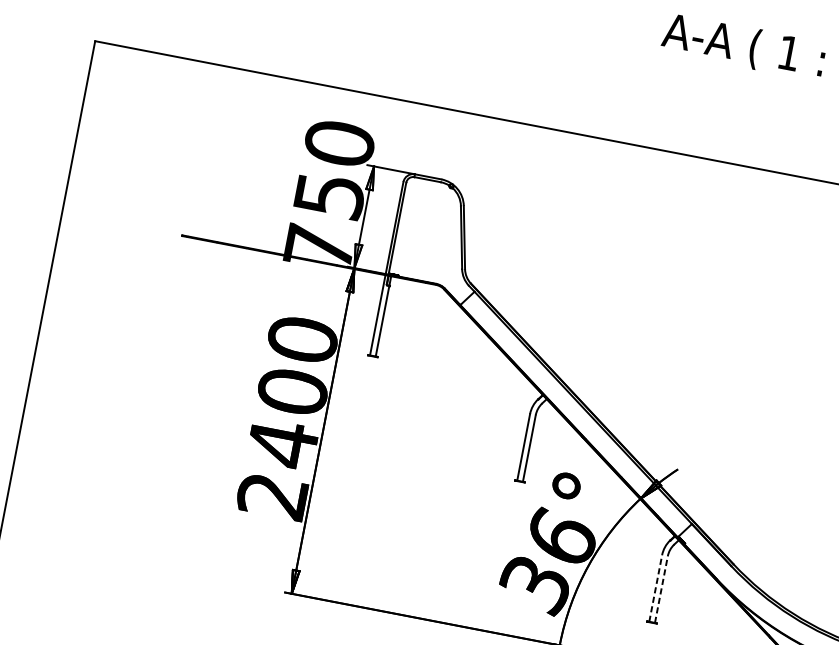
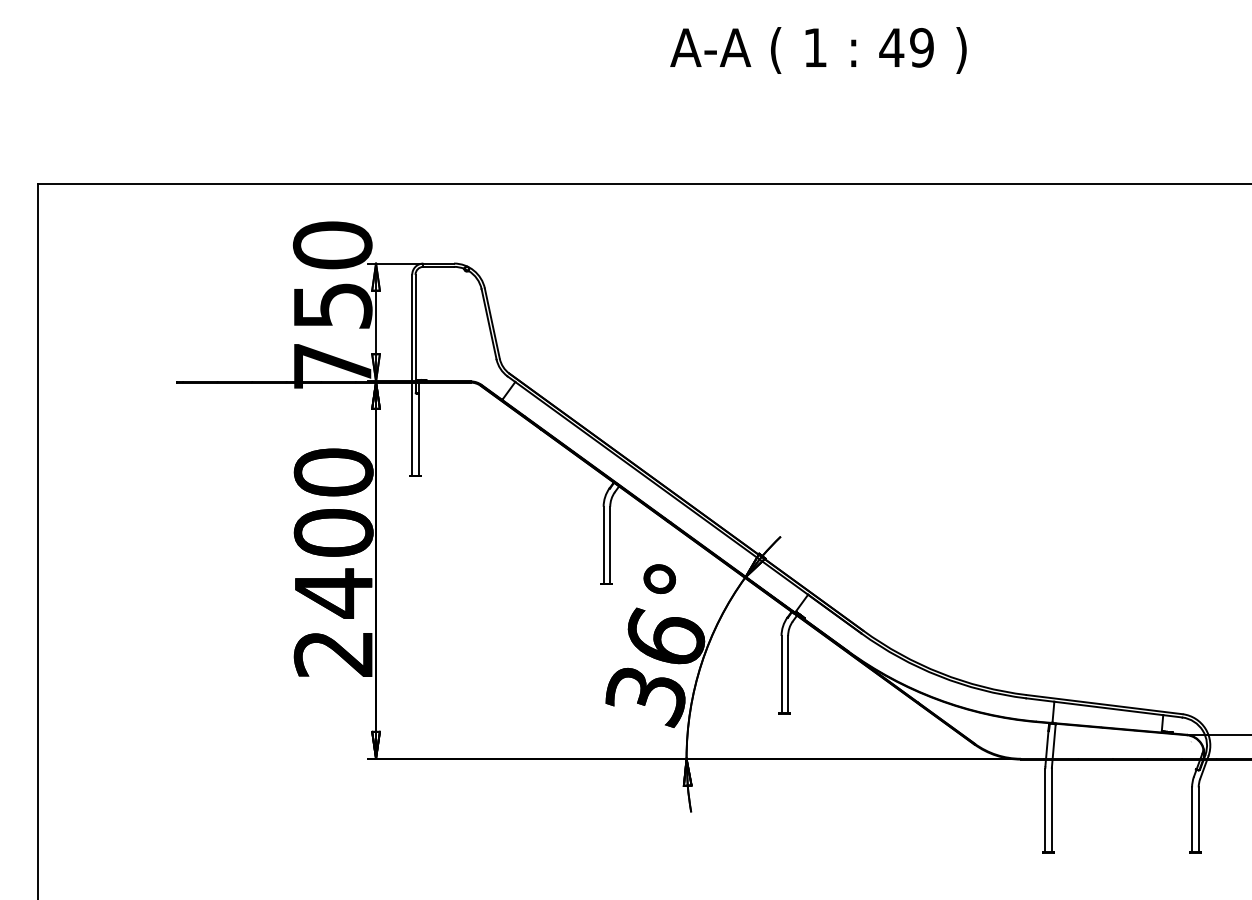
line: (655, 588) -> (781, 674), dashed -> solid
line: (661, 589) -> (788, 674), dashed -> solid

